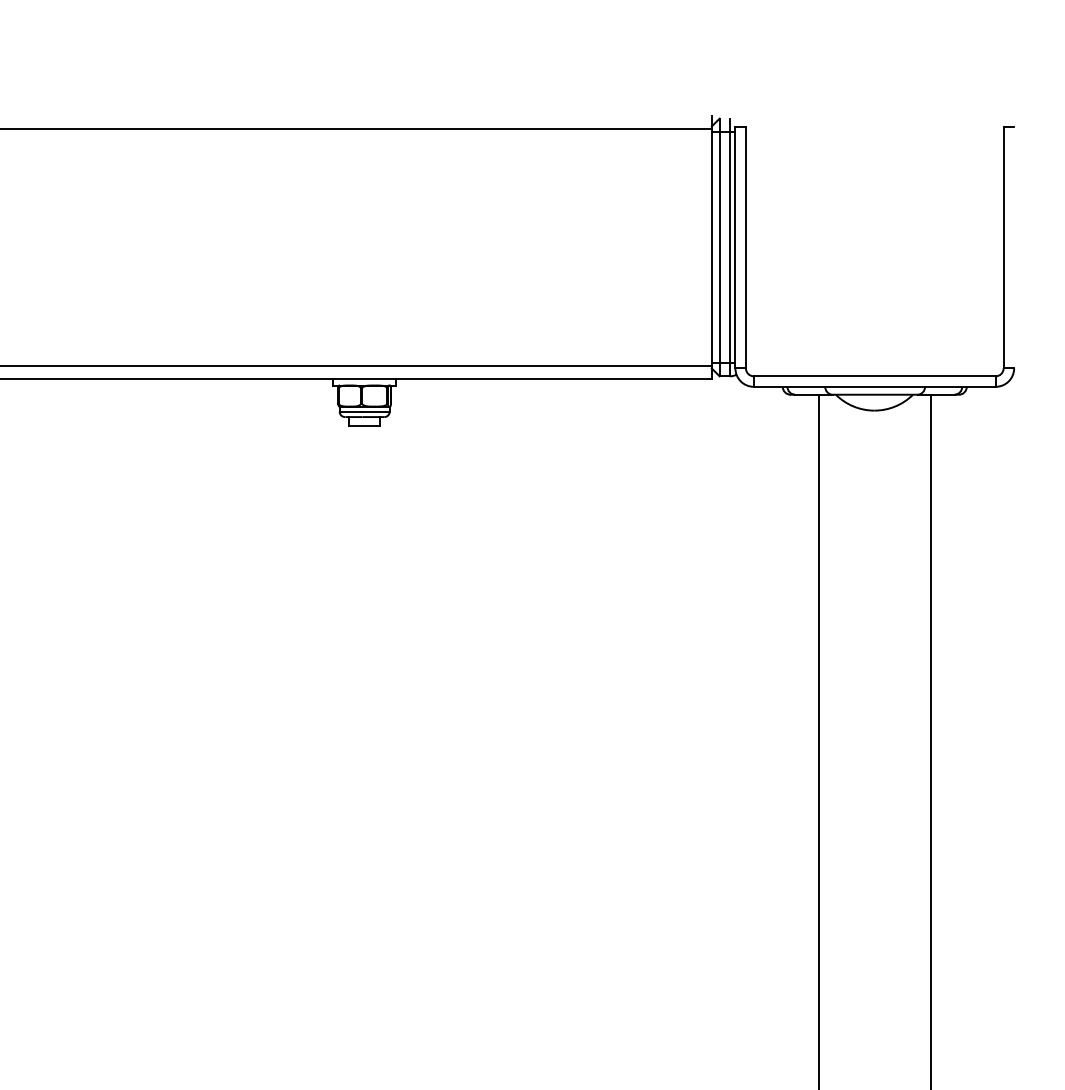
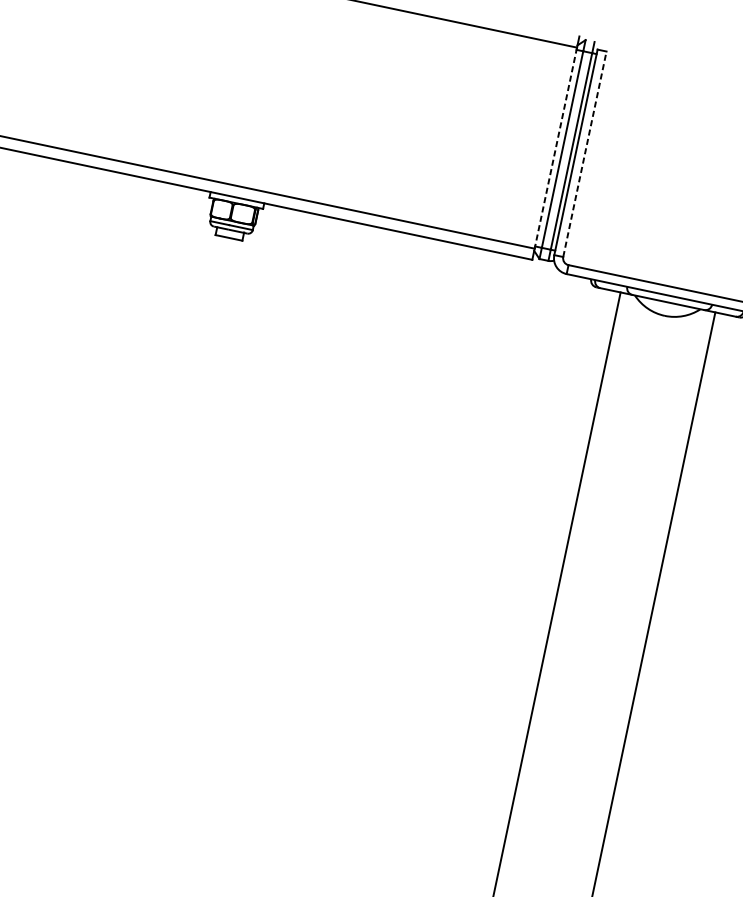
line: (711, 247) -> (555, 148), solid -> dashed
line: (745, 247) -> (584, 154), solid -> dashed

